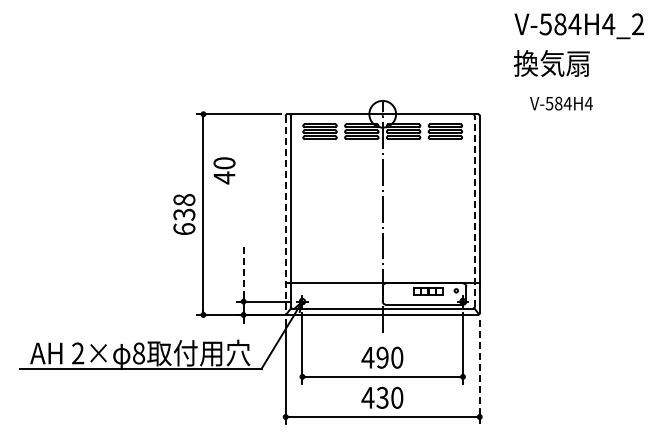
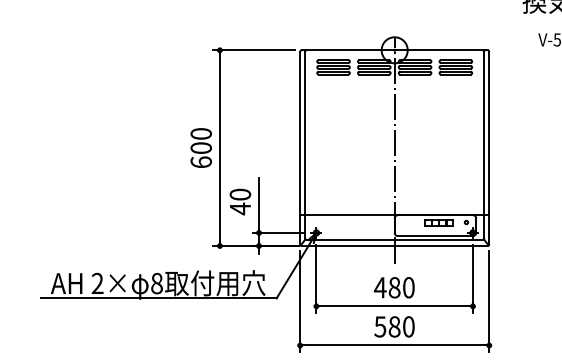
text: (224, 170) -> (240, 201), moved
text: (184, 207) -> (201, 141), 638 -> 600
line: (474, 210) -> (484, 144), dashed -> solid
line: (285, 214) -> (299, 148), dashed -> solid
line: (243, 271) -> (258, 203), dashed -> solid
text: (382, 357) -> (394, 287), 490 -> 480
line: (479, 371) -> (489, 301), dashed -> solid
text: (374, 397) -> (386, 326), 430 -> 580

